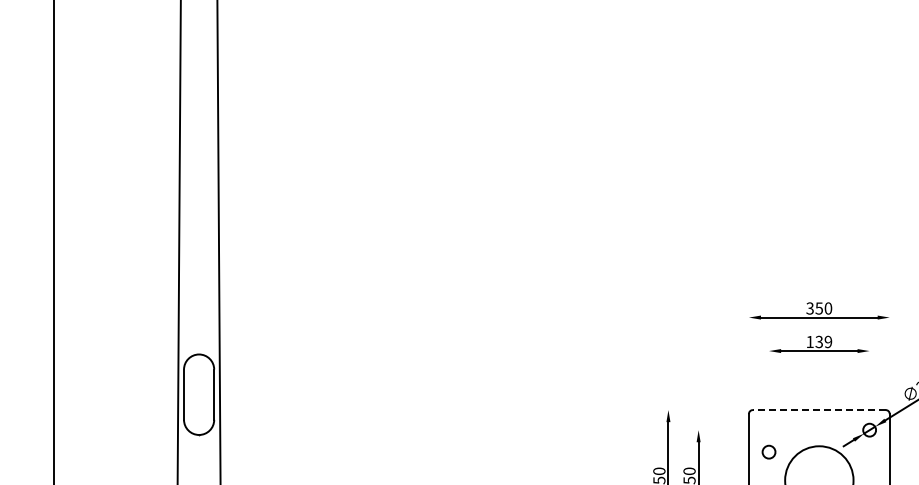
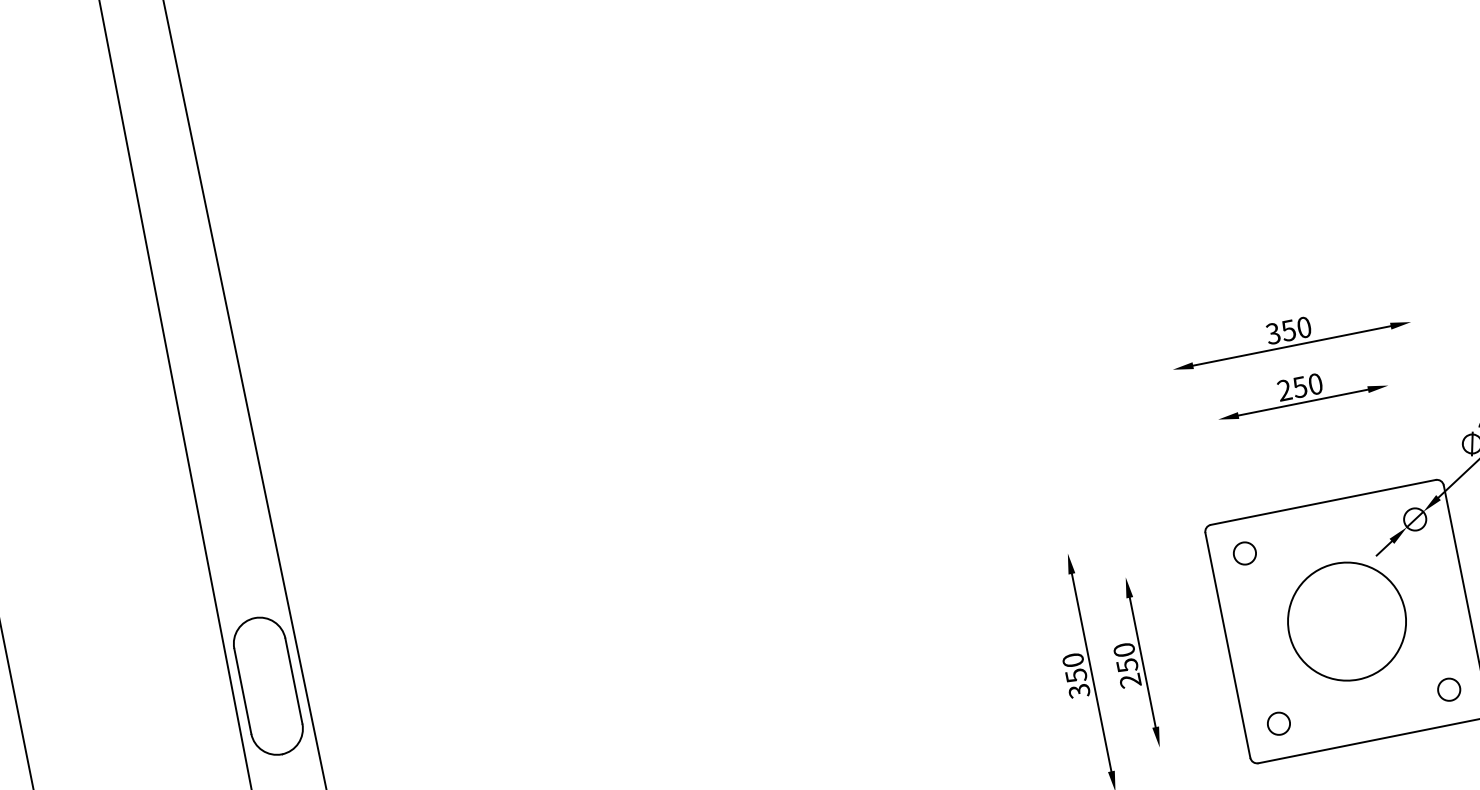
text: (819, 341) -> (1300, 386), 139 -> 250
line: (818, 410) -> (1321, 503), dashed -> solid
circle: (768, 451) -> (1243, 552), moved

